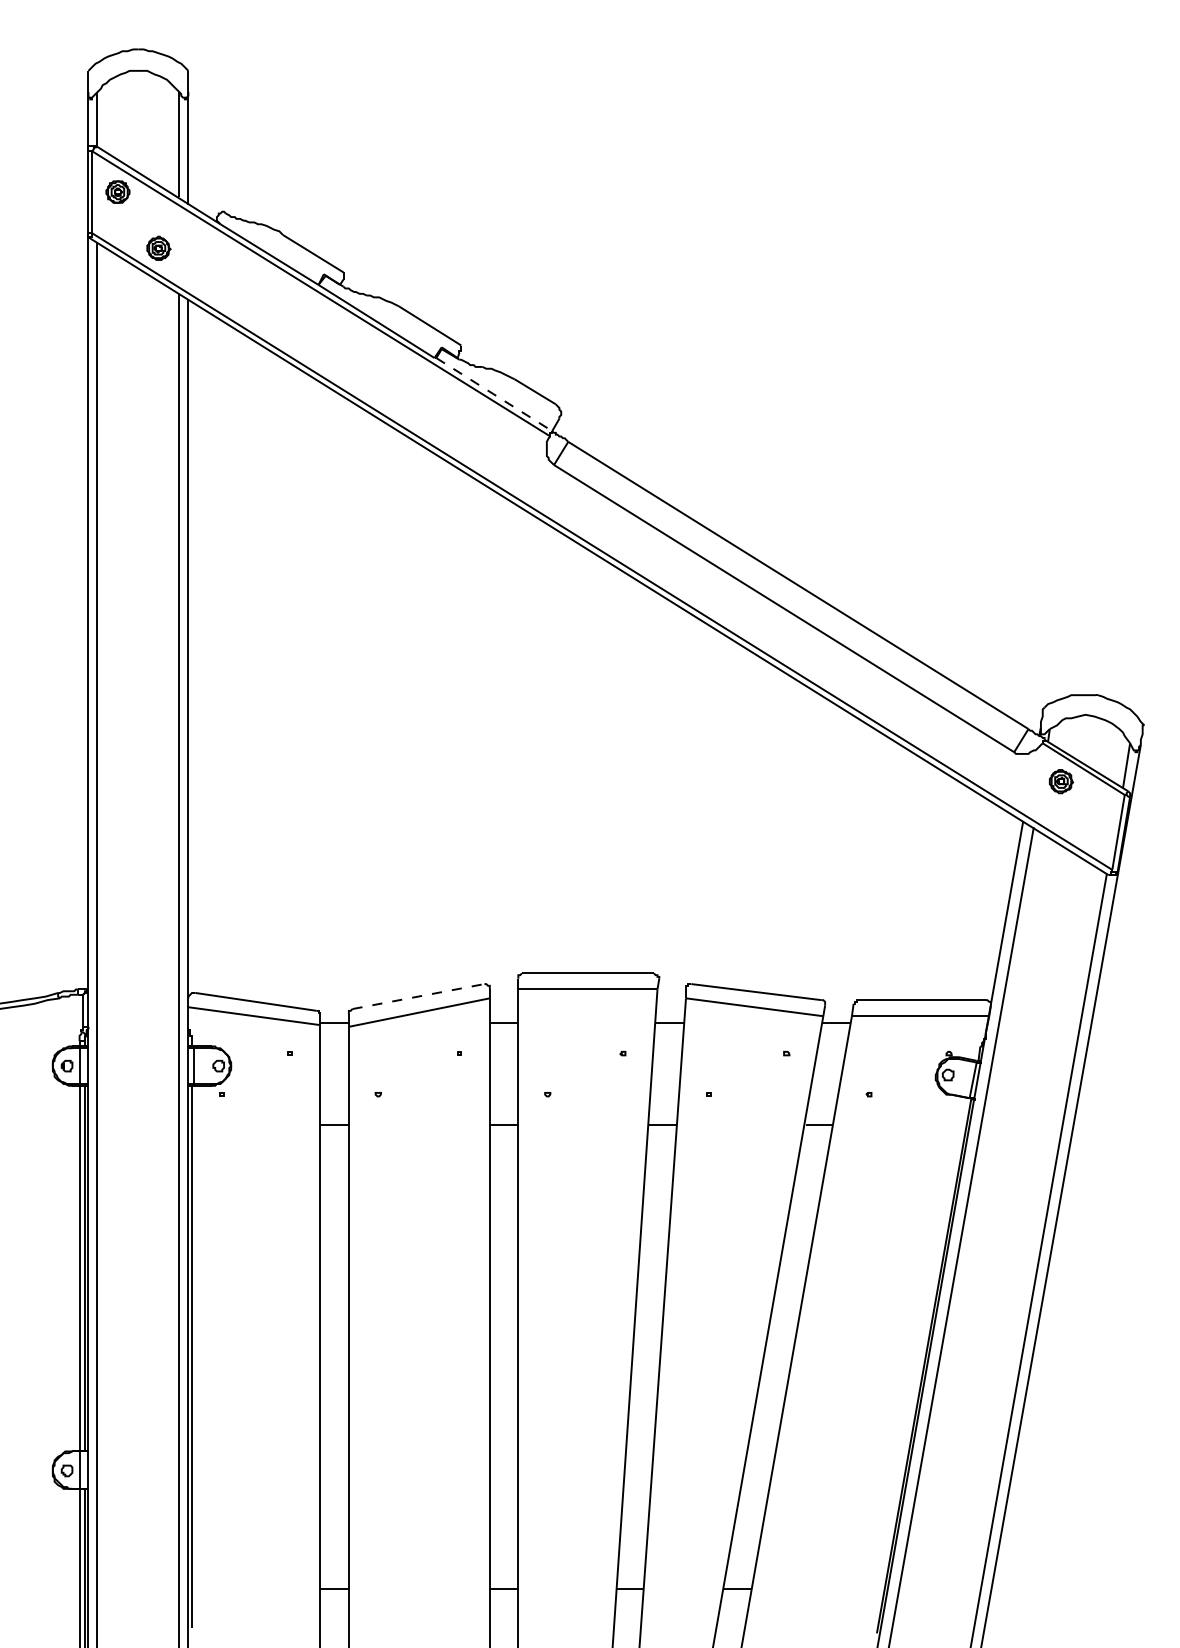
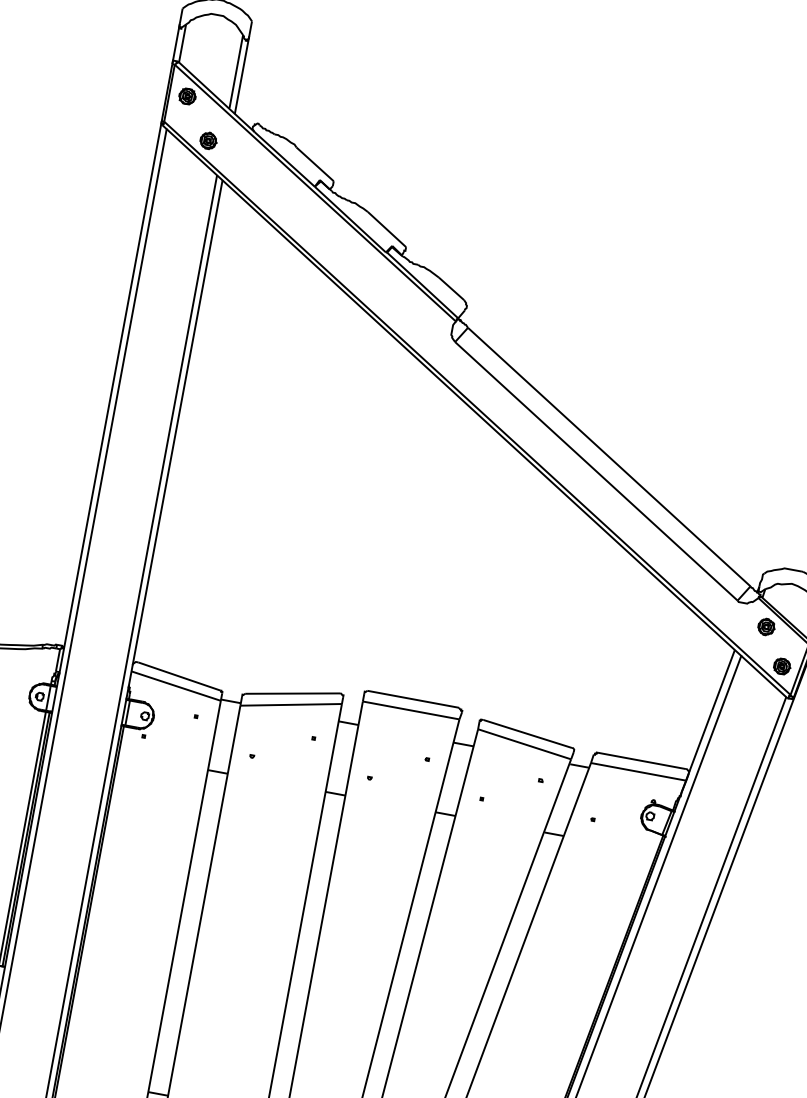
line: (494, 394) -> (422, 285), dashed -> solid
part: (1093, 832) -> (782, 666), added
line: (418, 996) -> (292, 693), dashed -> solid

